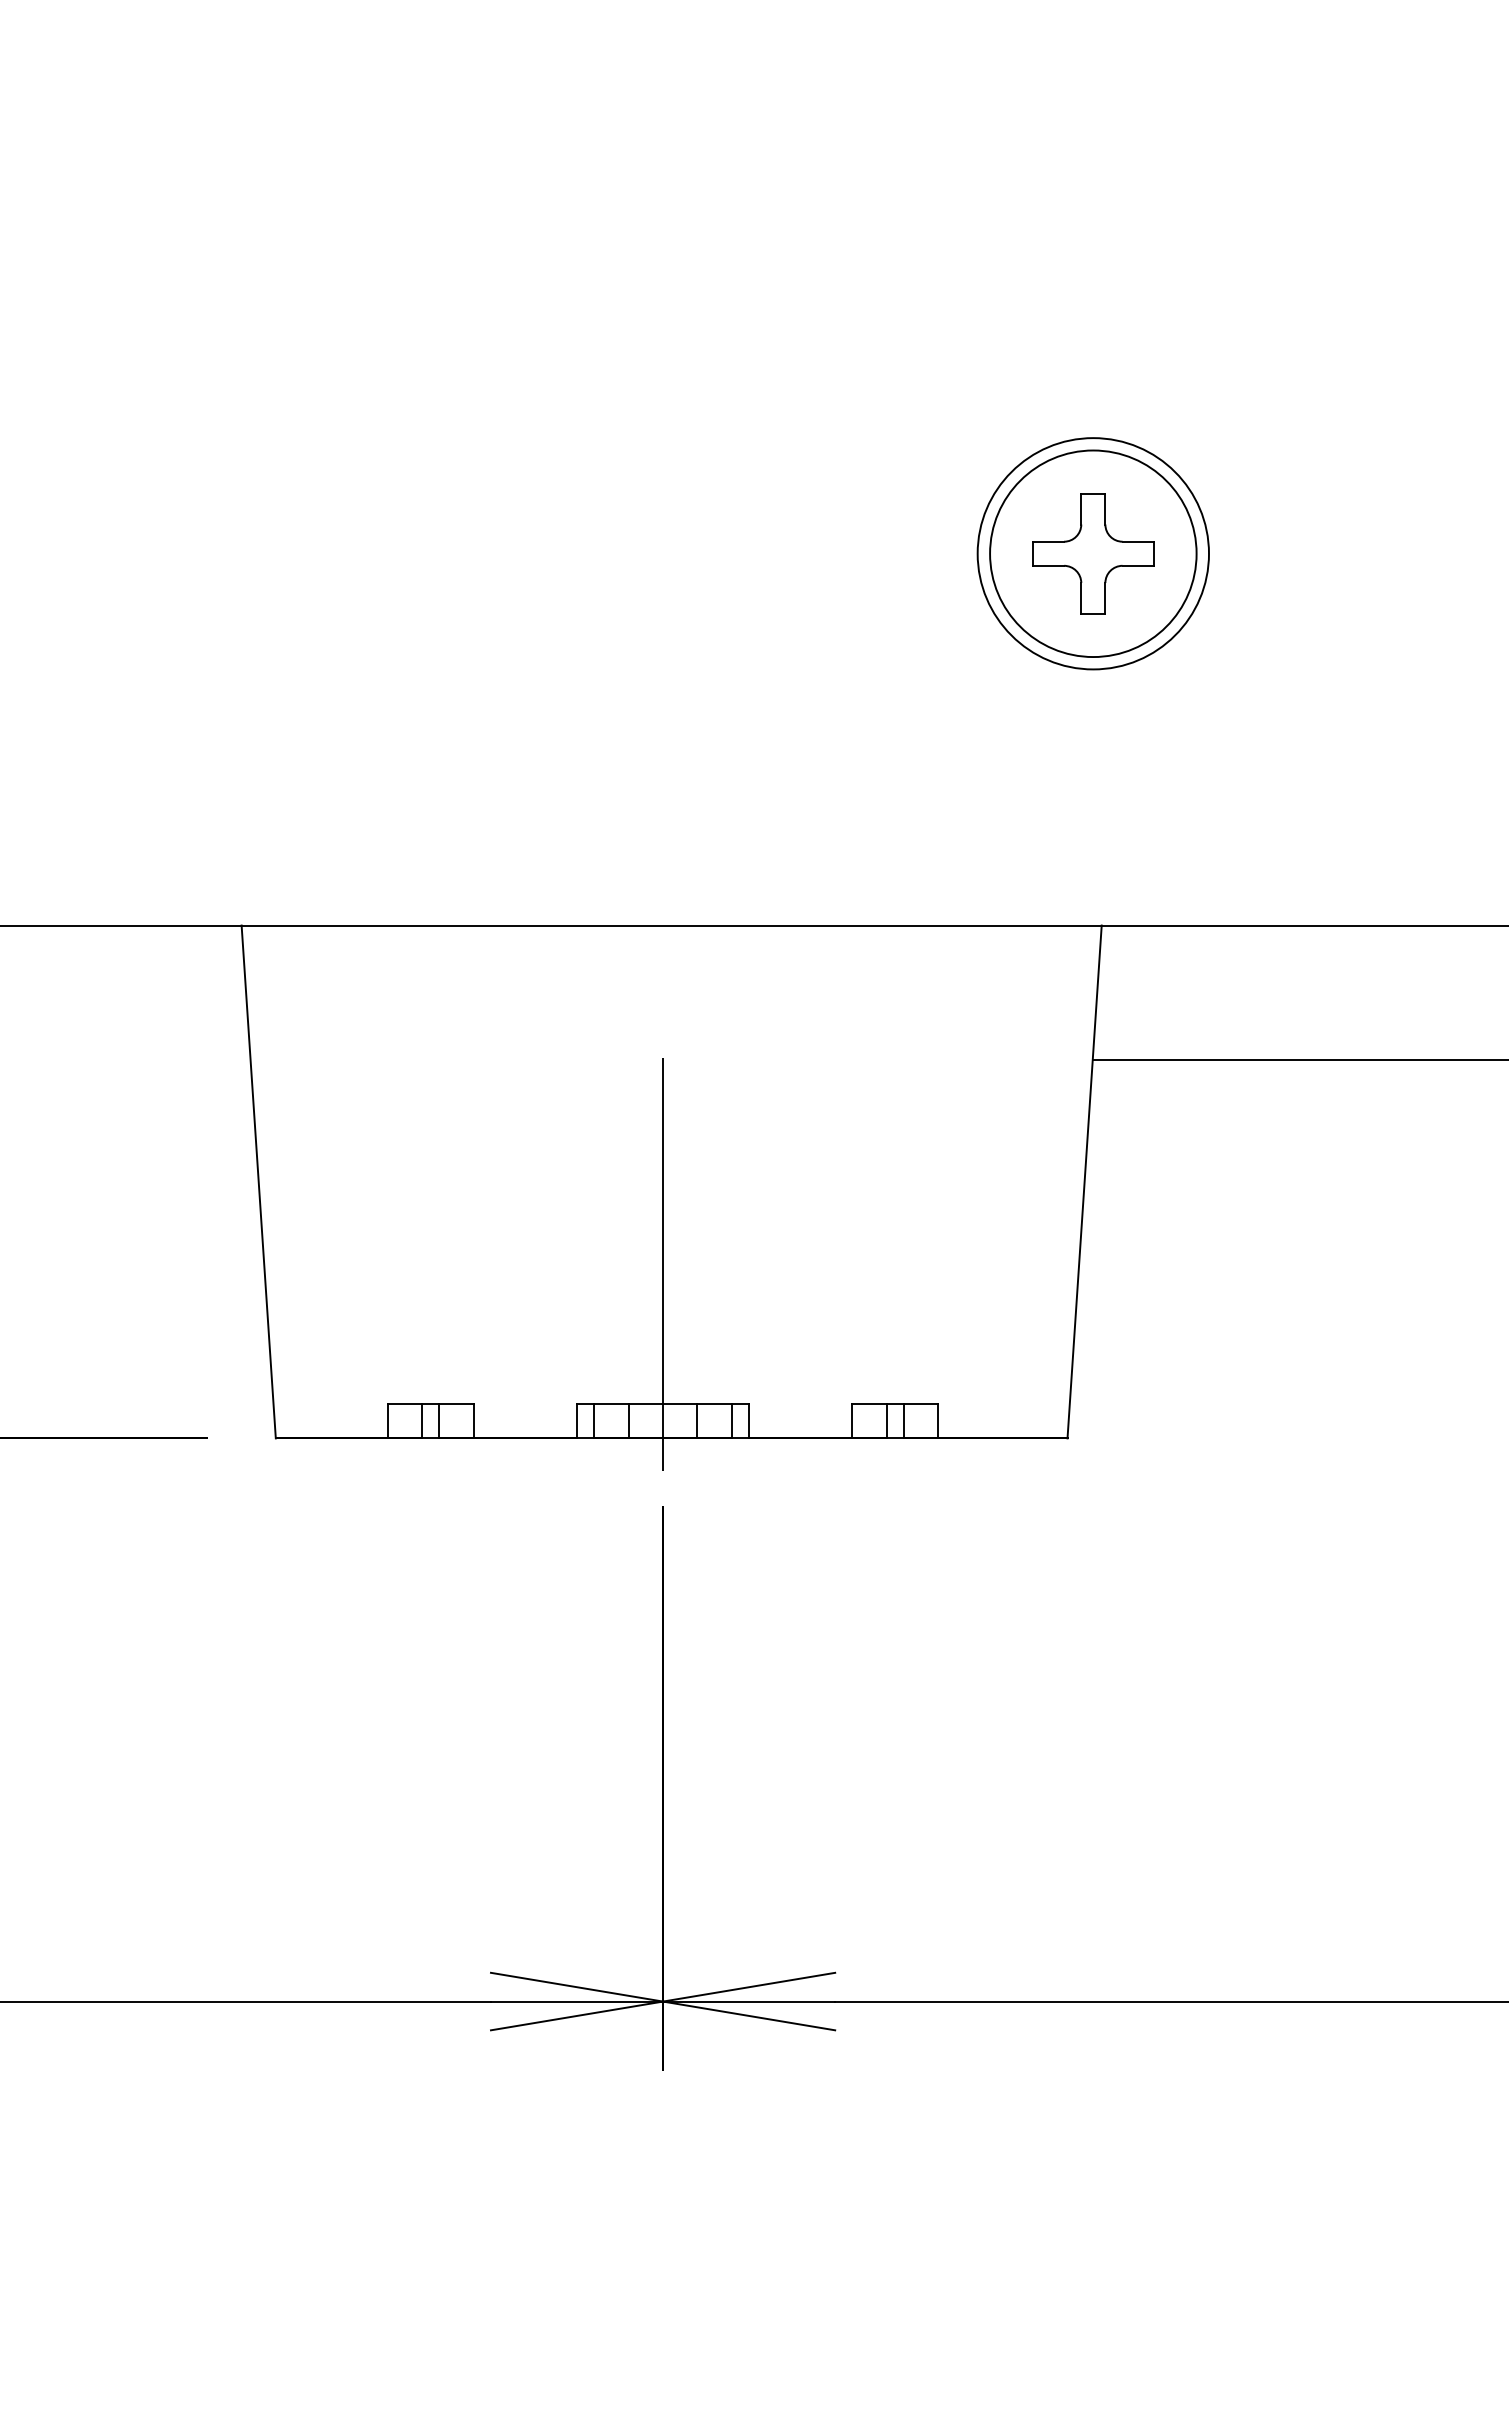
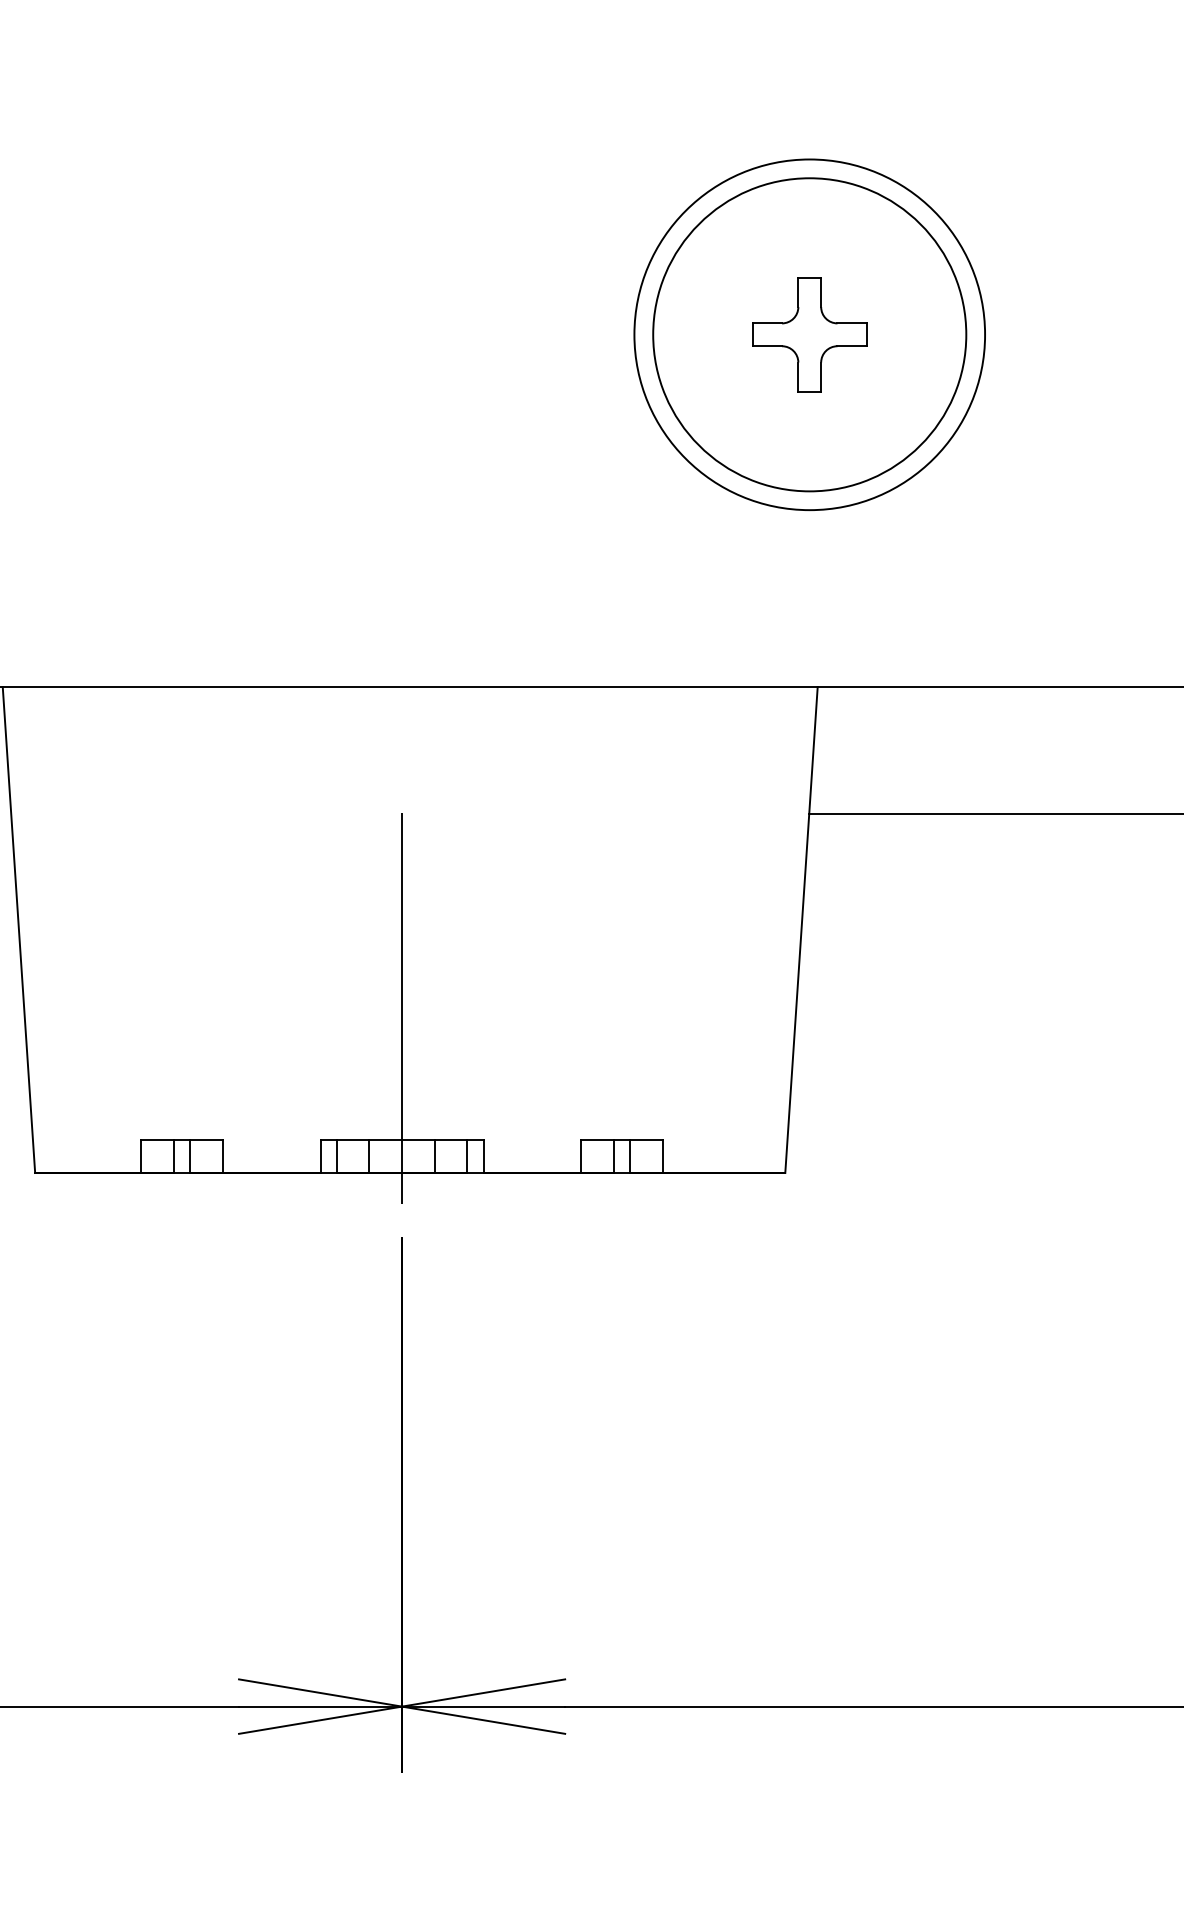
circle: (1092, 553) -> (808, 334), size x1.6
circle: (1093, 553) -> (809, 334), size x1.6

